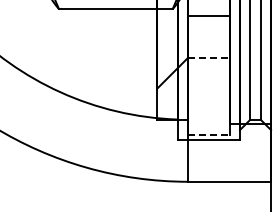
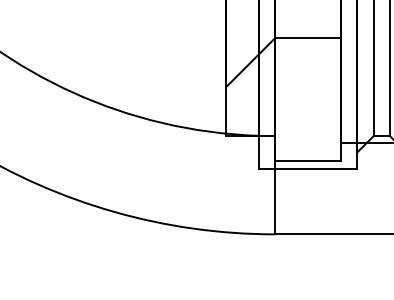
line: (208, 57) -> (307, 37), dashed -> solid
line: (208, 135) -> (307, 161), dashed -> solid

